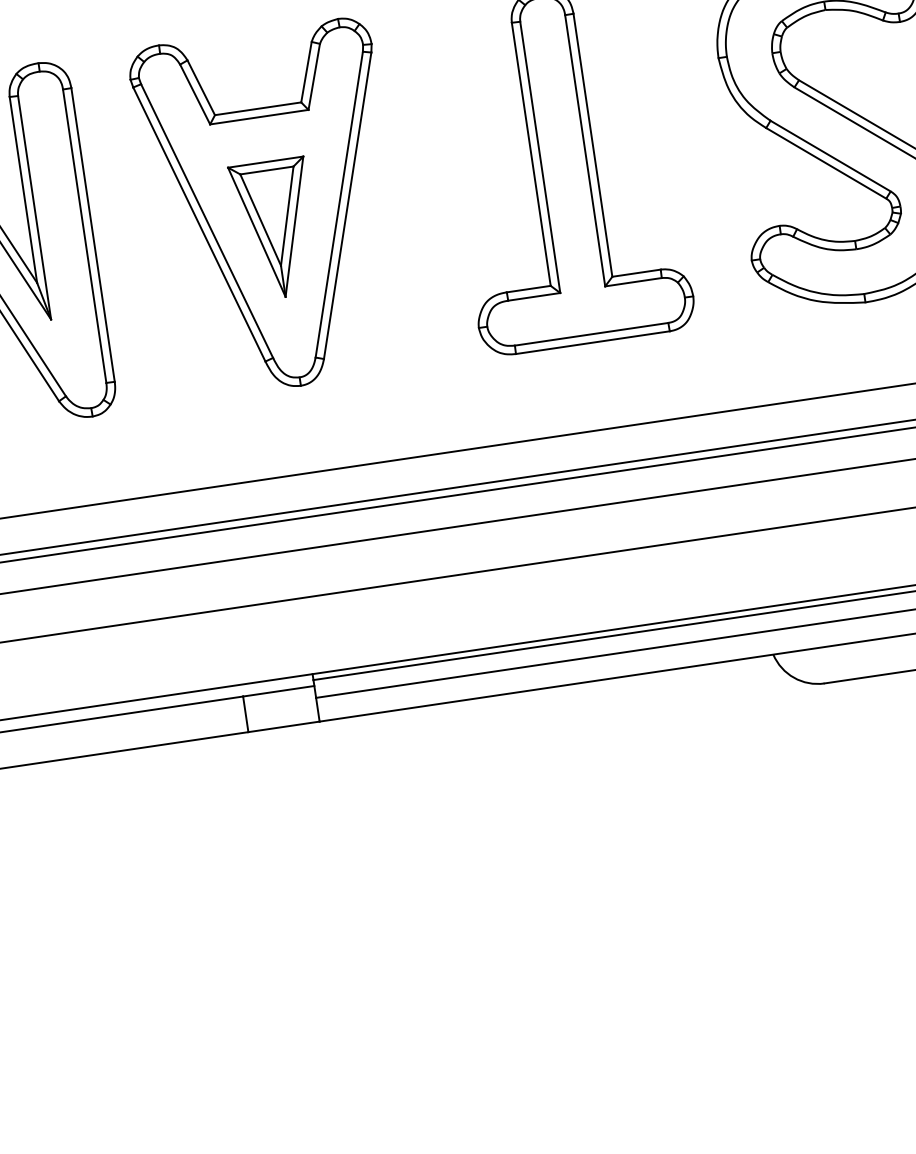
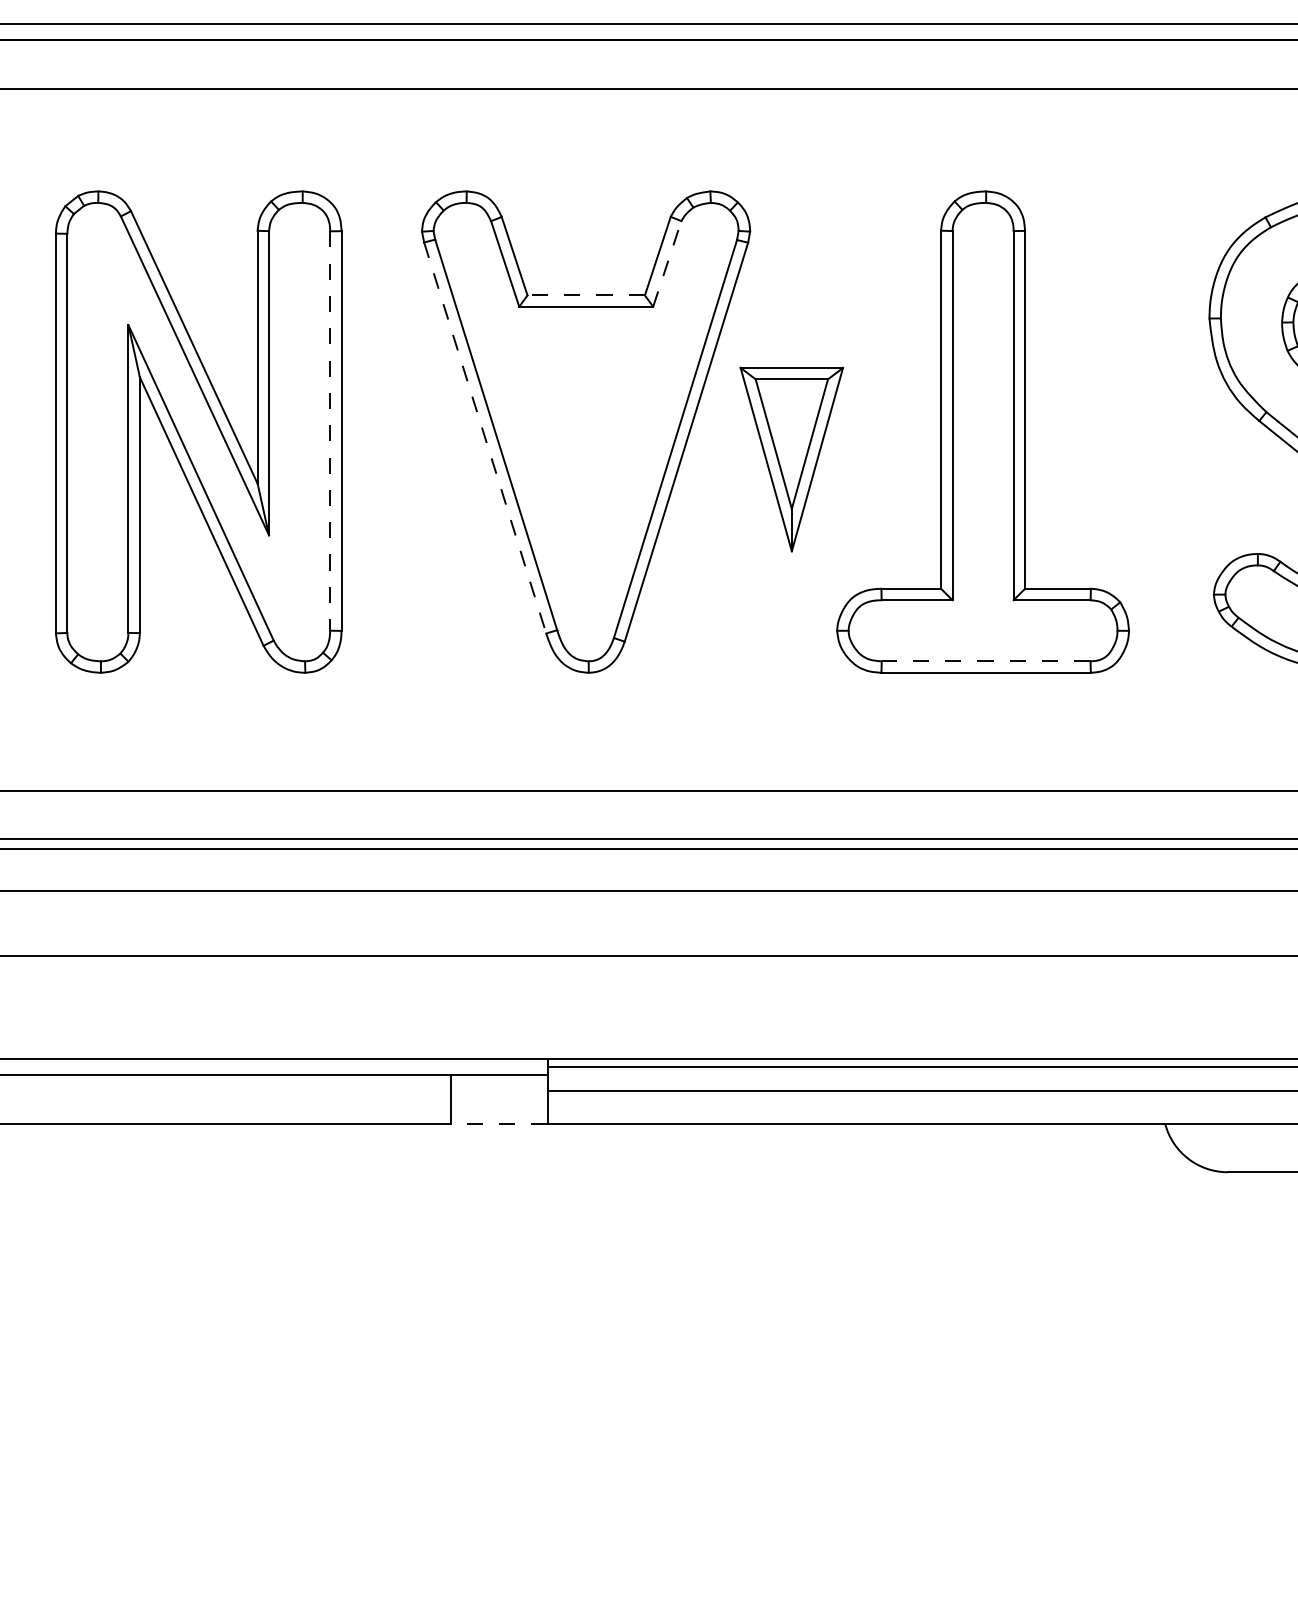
line: (314, 76) -> (667, 263), solid -> dashed
line: (258, 108) -> (586, 295), solid -> dashed
line: (199, 224) -> (485, 437), solid -> dashed
part: (275, 229) -> (791, 459), moved
line: (84, 236) -> (330, 431), solid -> dashed
line: (591, 334) -> (985, 661), solid -> dashed
line: (283, 726) -> (498, 1123), solid -> dashed

